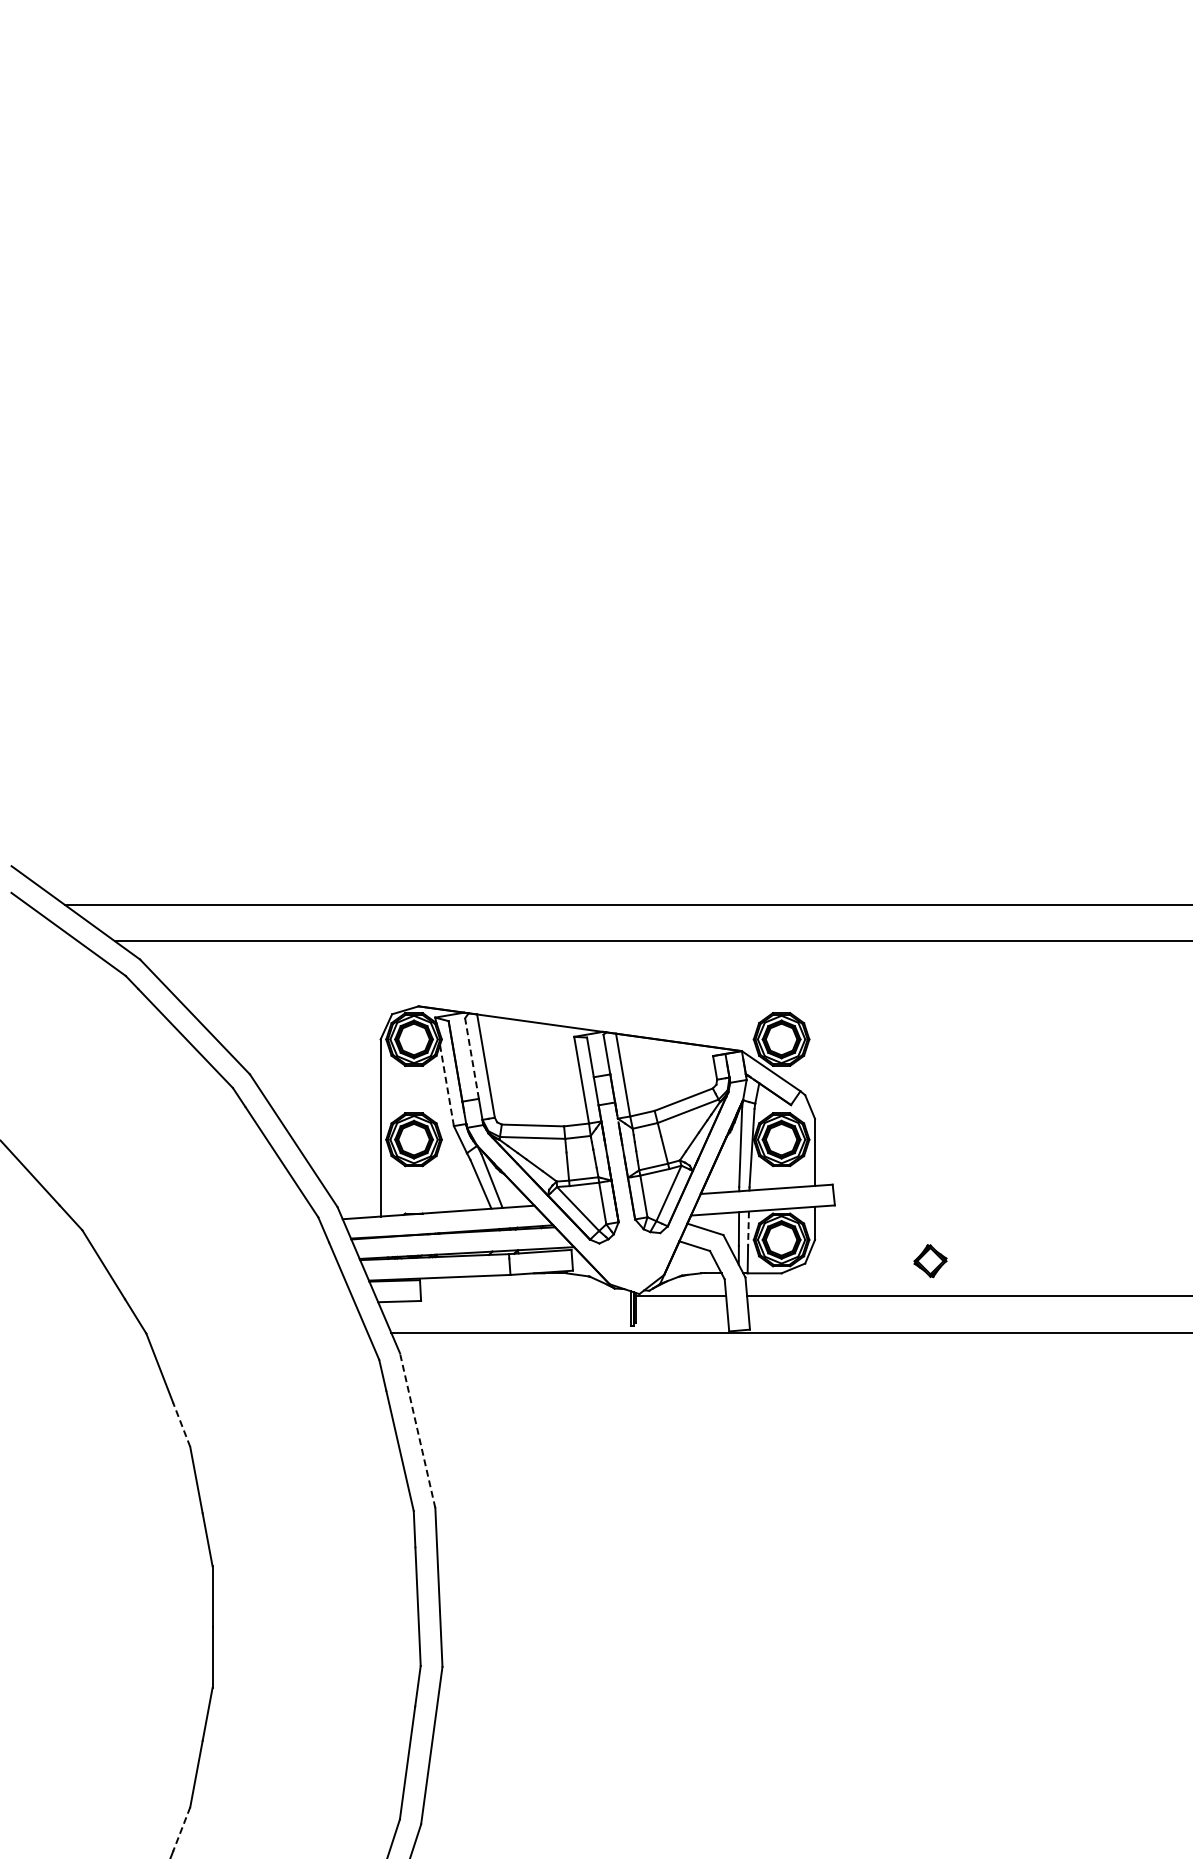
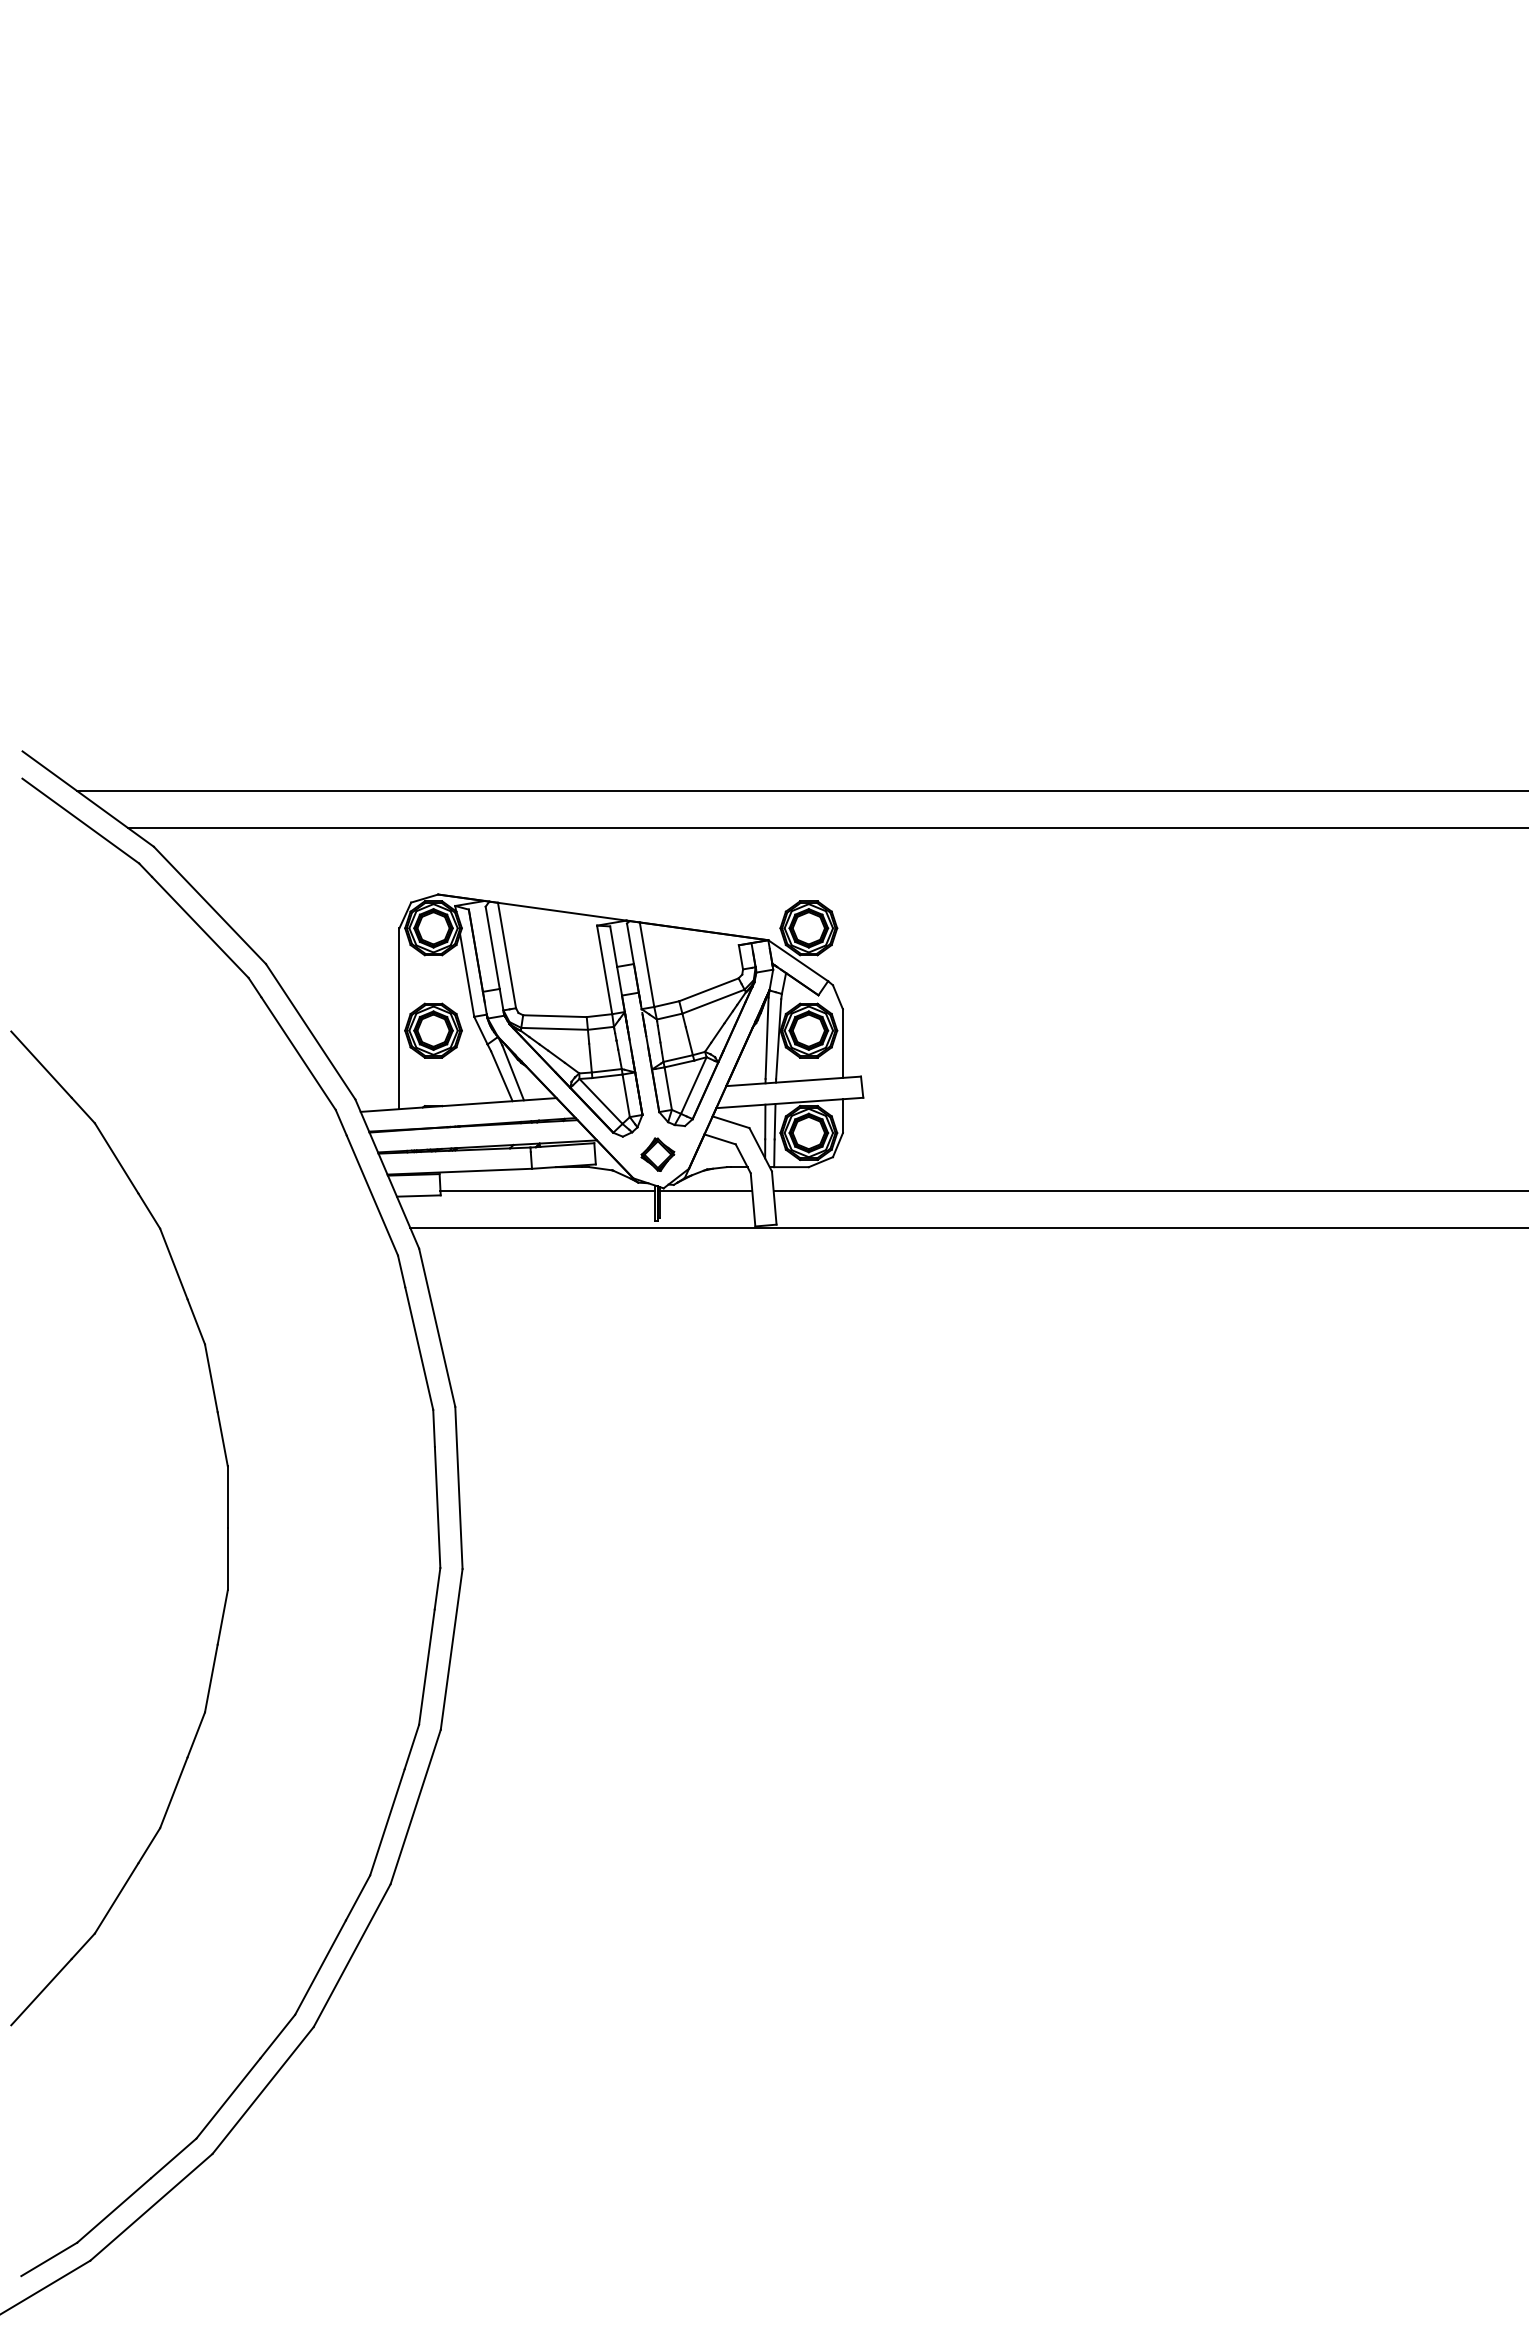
line: (471, 1058) -> (492, 947), dashed -> solid
line: (447, 1085) -> (467, 975), dashed -> solid
line: (748, 1228) -> (775, 1121), dashed -> solid
part: (930, 1260) -> (657, 1154), moved
line: (525, 1296) -> (547, 1190), added
line: (181, 1424) -> (196, 1321), dashed -> solid
line: (417, 1430) -> (437, 1327), dashed -> solid
line: (181, 1829) -> (196, 1735), dashed -> solid

